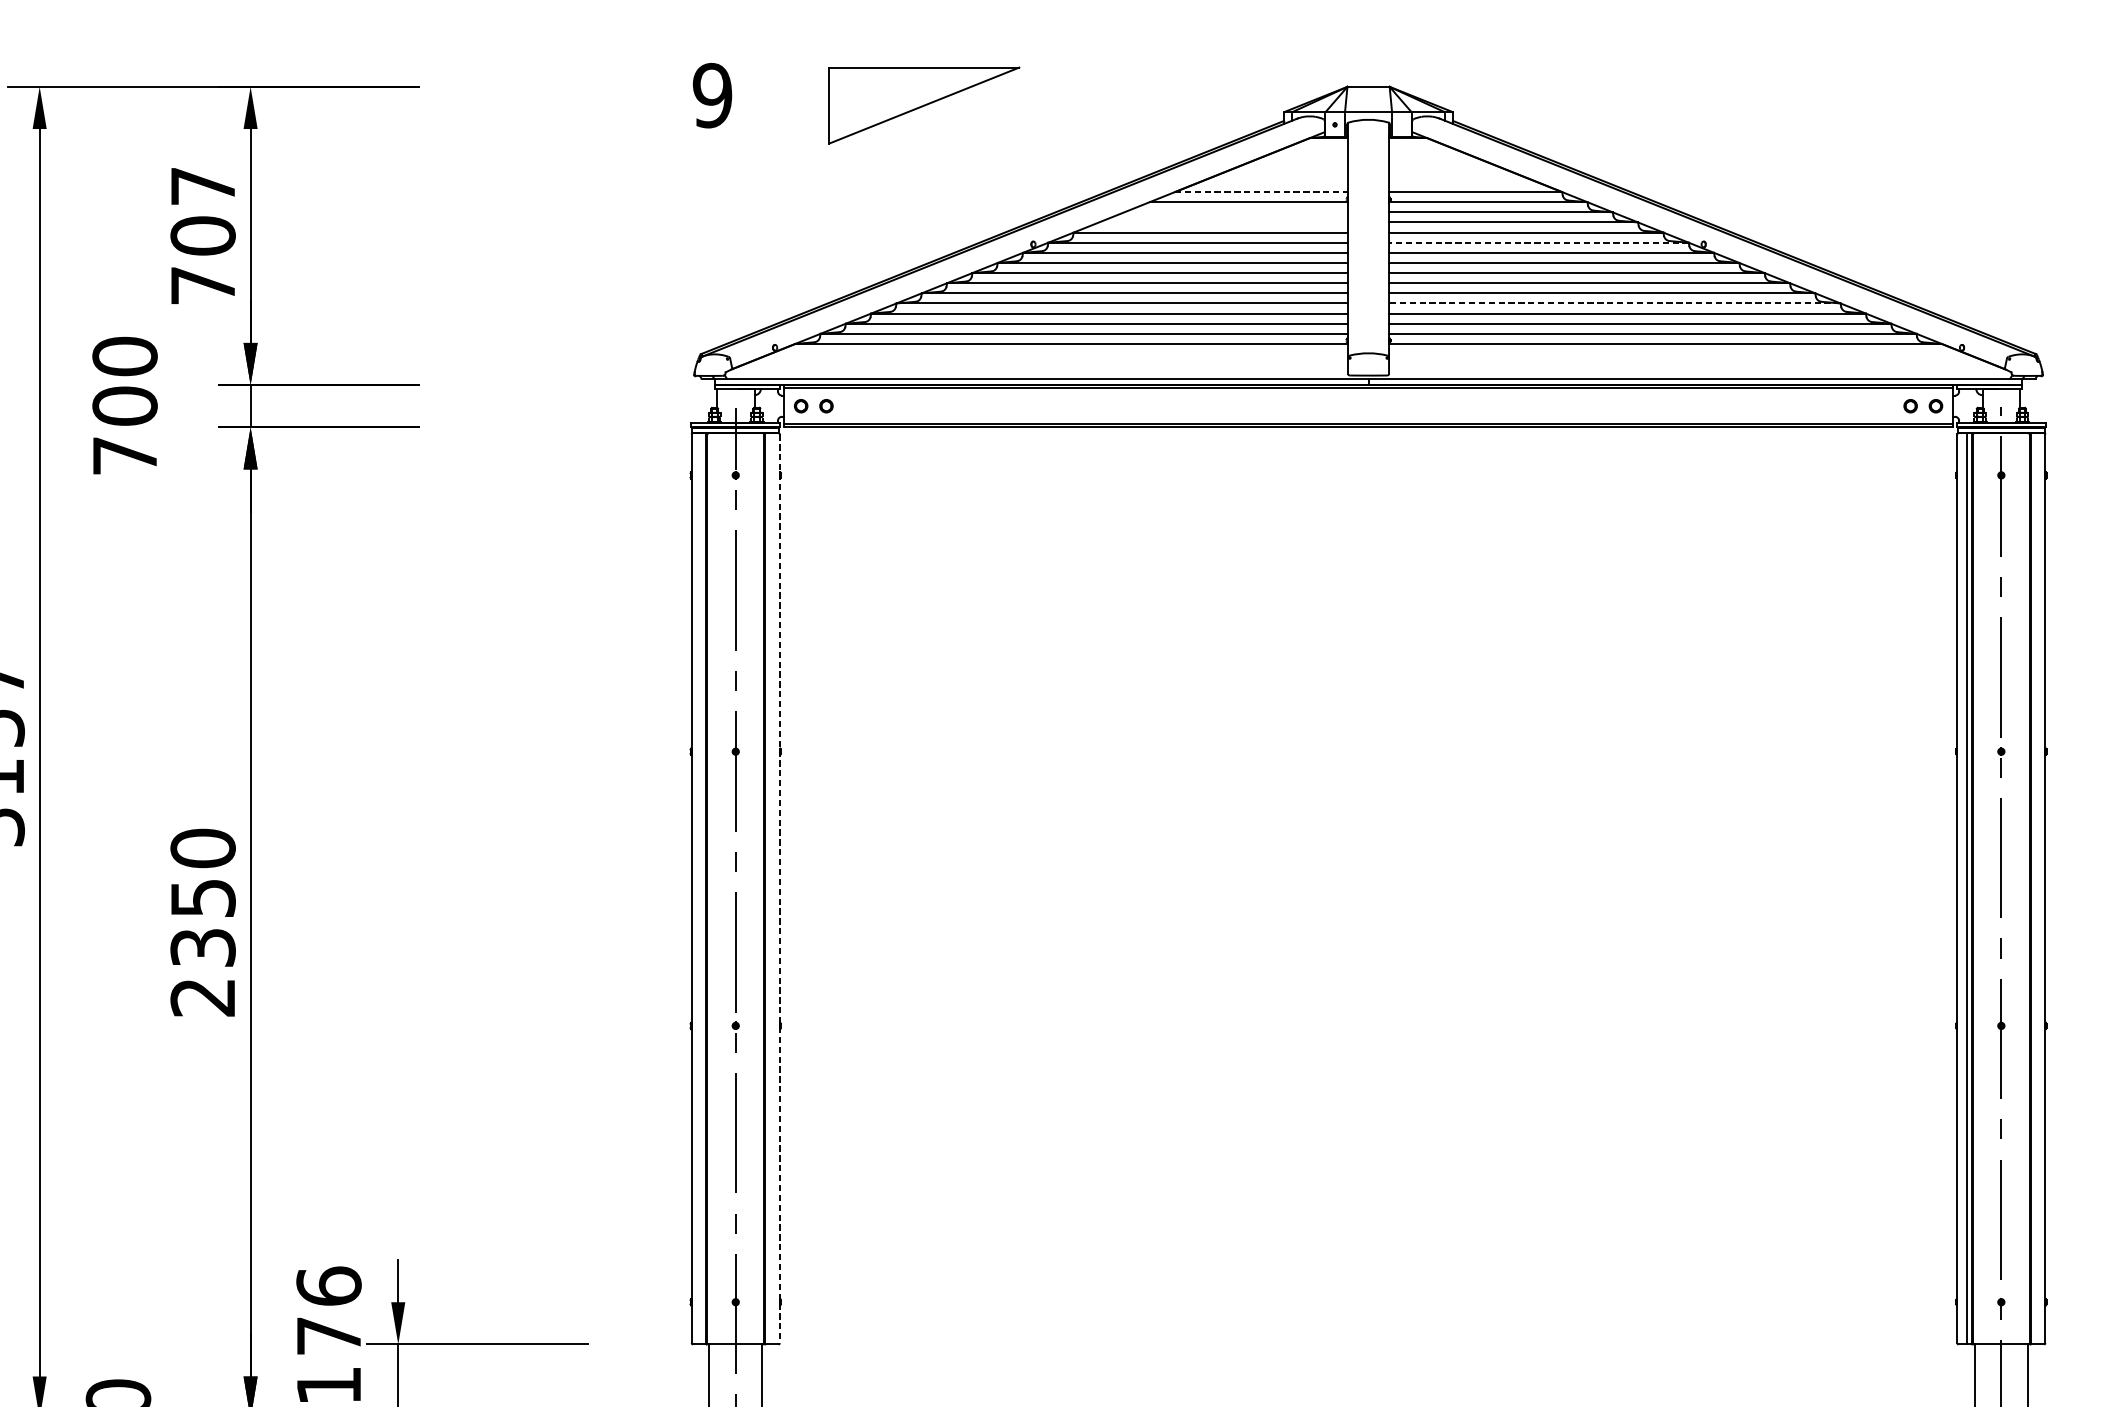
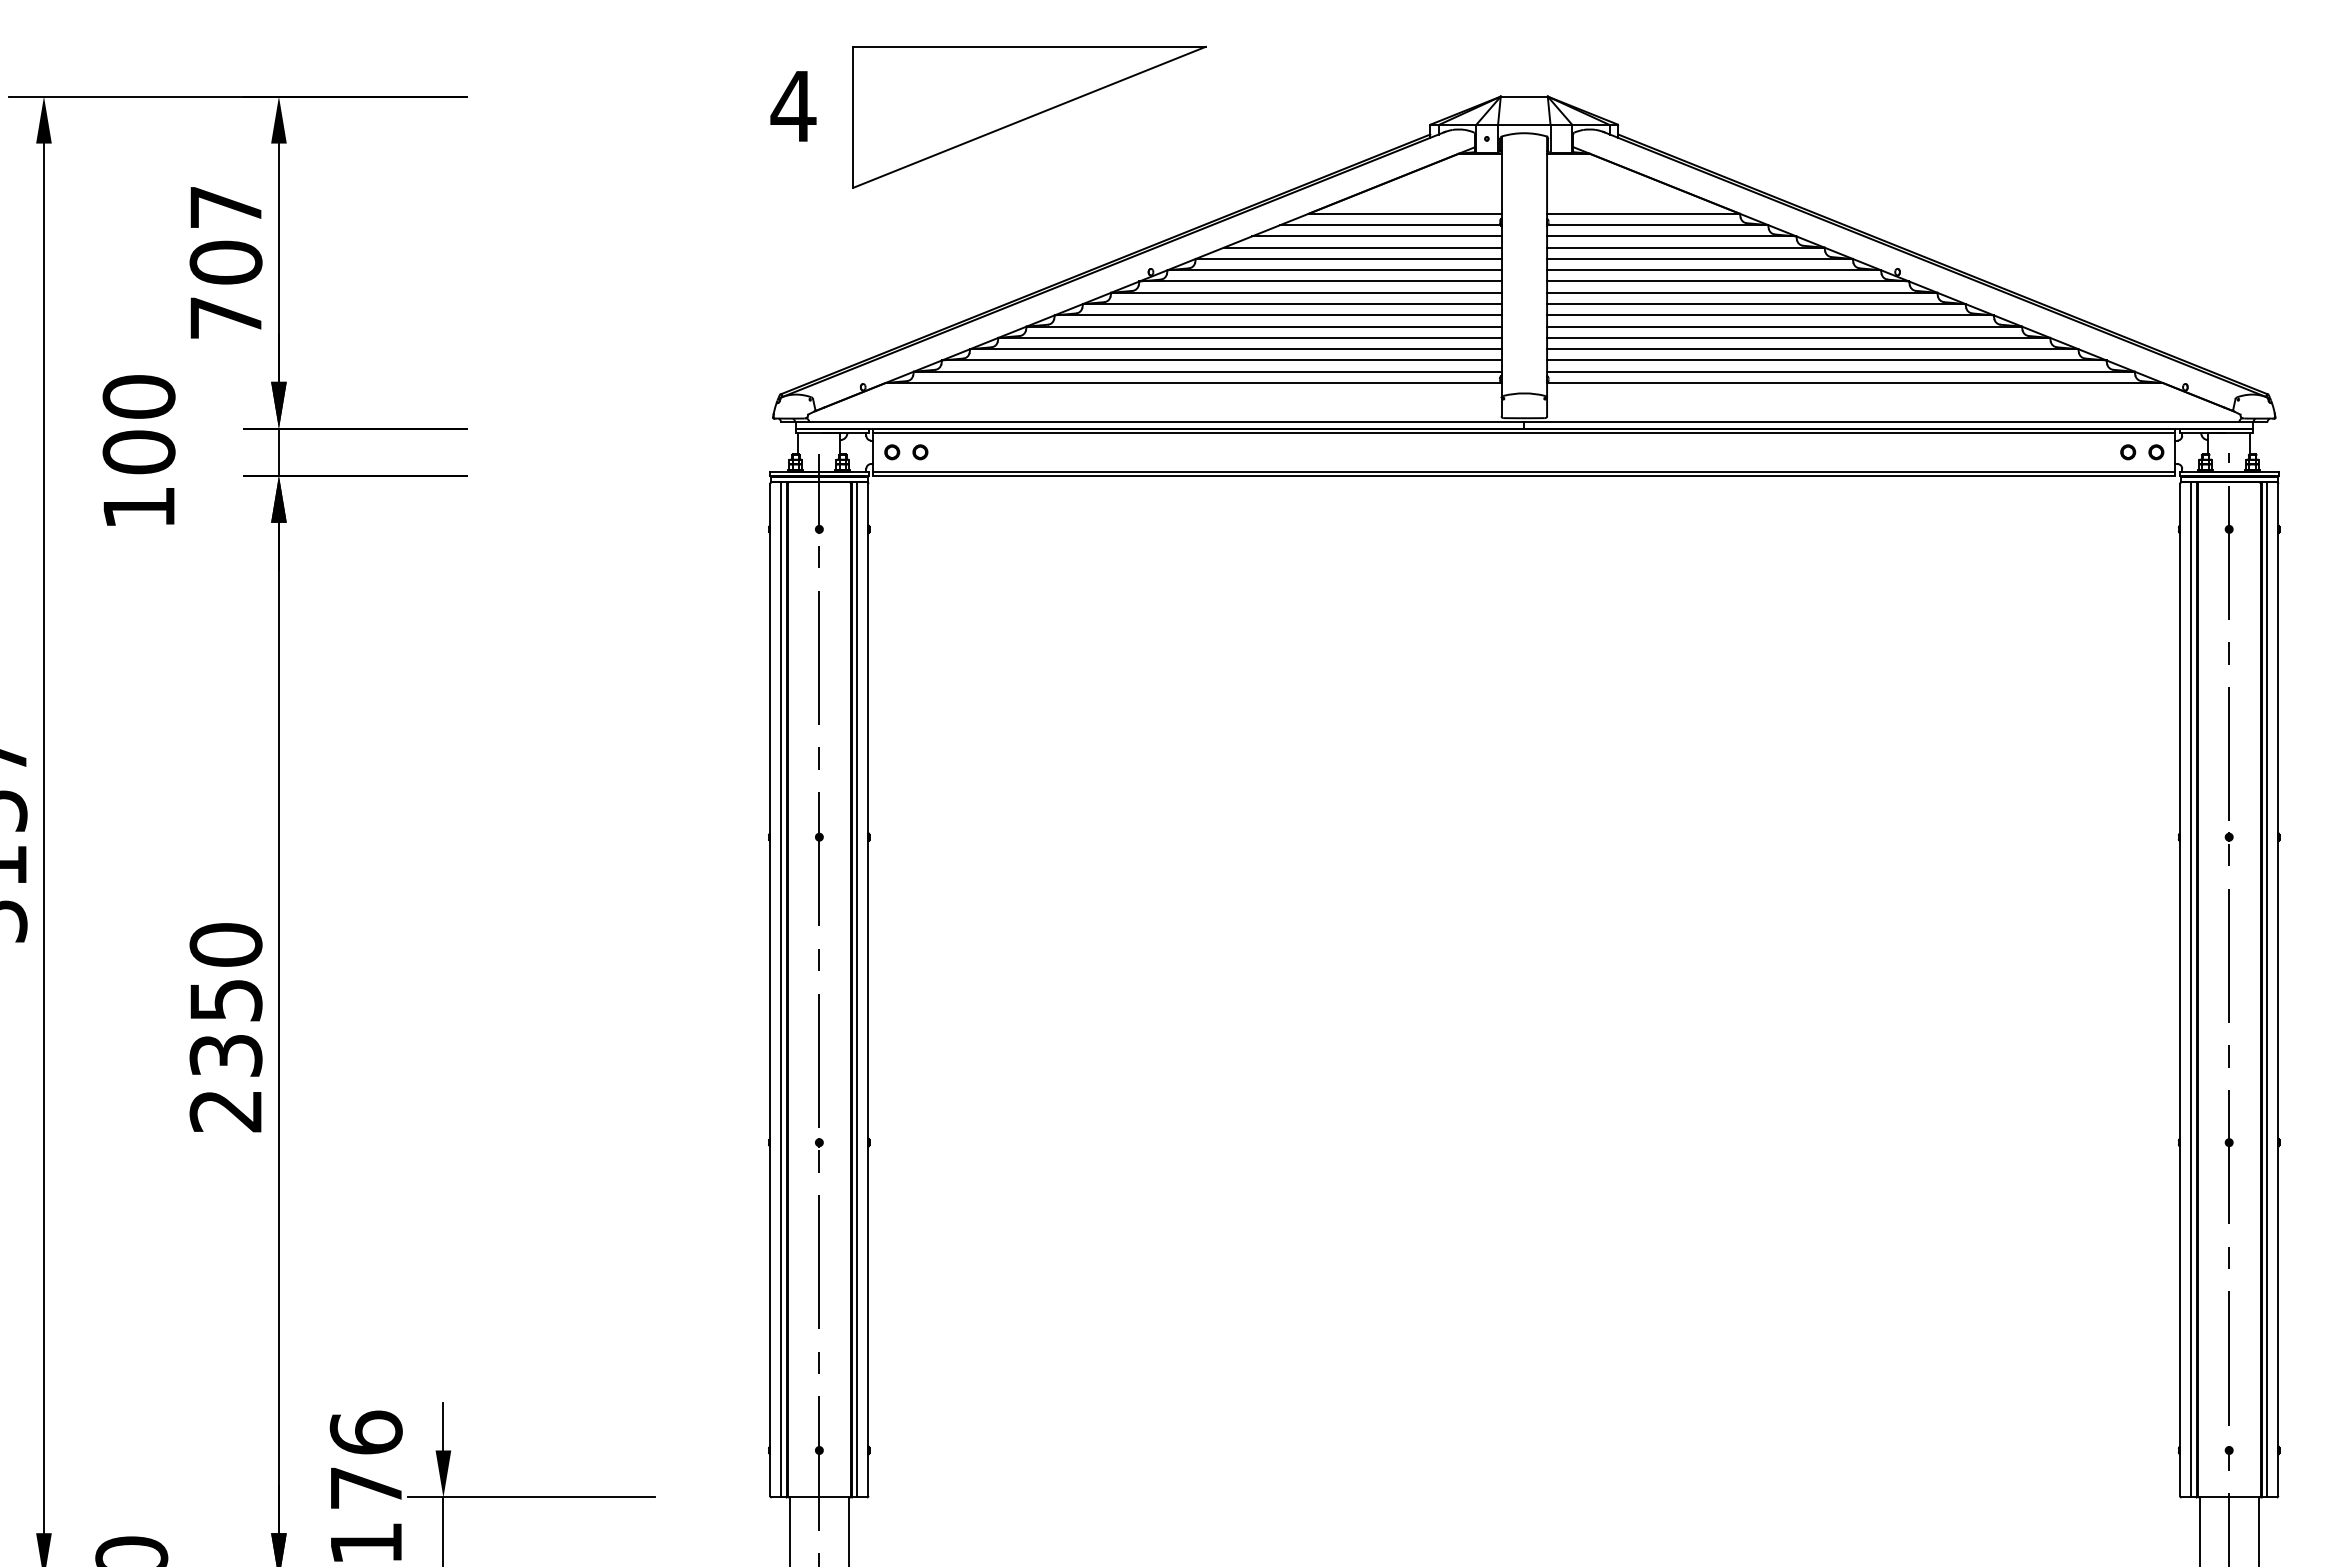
text: (712, 94) -> (793, 105), 9 -> 4
part: (924, 105) -> (1029, 117), size x1.67
line: (1261, 191) -> (1405, 213), dashed -> solid
line: (1235, 212) -> (1376, 236), added
line: (1223, 222) -> (1362, 247), added
line: (1539, 242) -> (1714, 270), dashed -> solid
line: (1614, 303) -> (1798, 337), dashed -> solid
text: (124, 455) -> (138, 507), 700 -> 100
line: (701, 888) -> (781, 989), added
line: (769, 888) -> (857, 989), added
line: (2035, 888) -> (2267, 989), added
line: (779, 889) -> (868, 990), dashed -> solid

